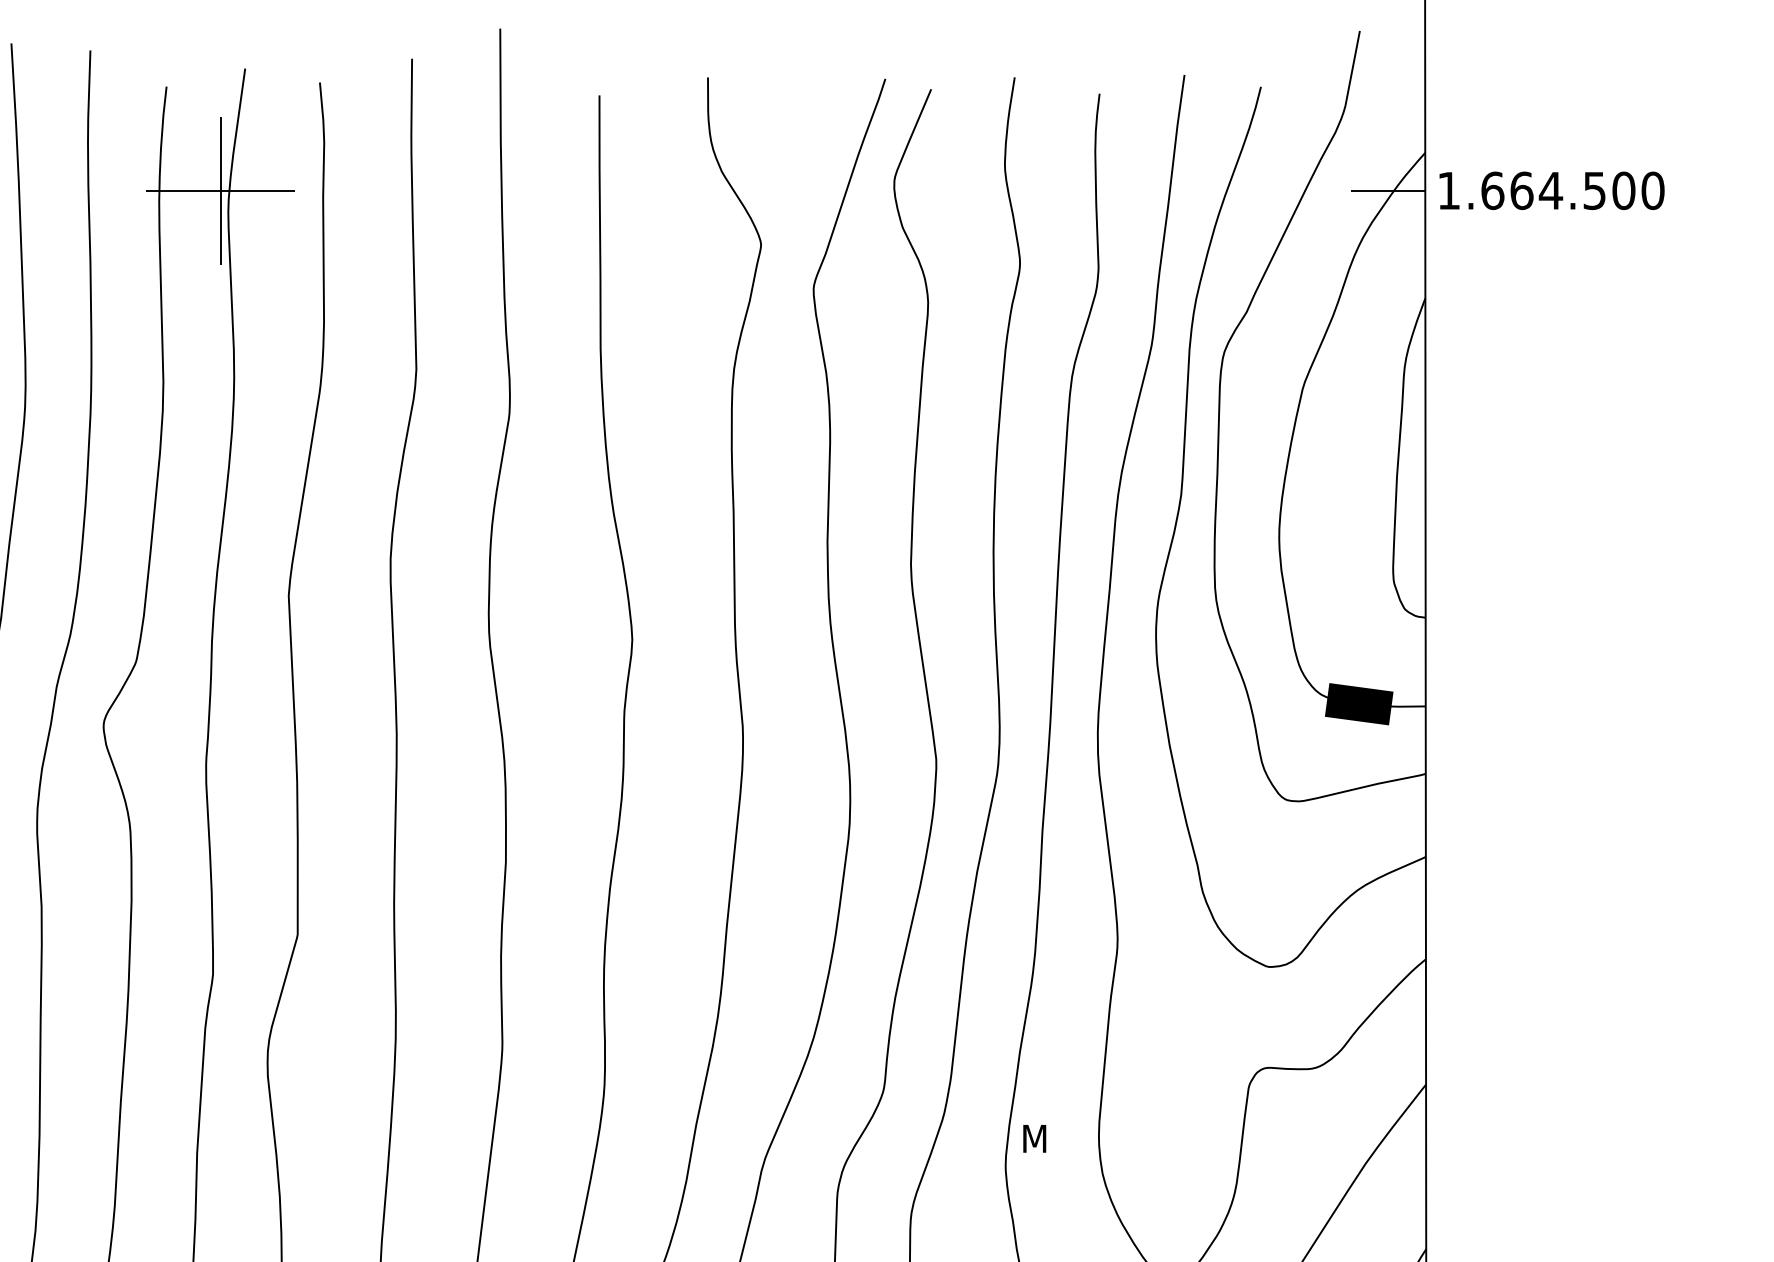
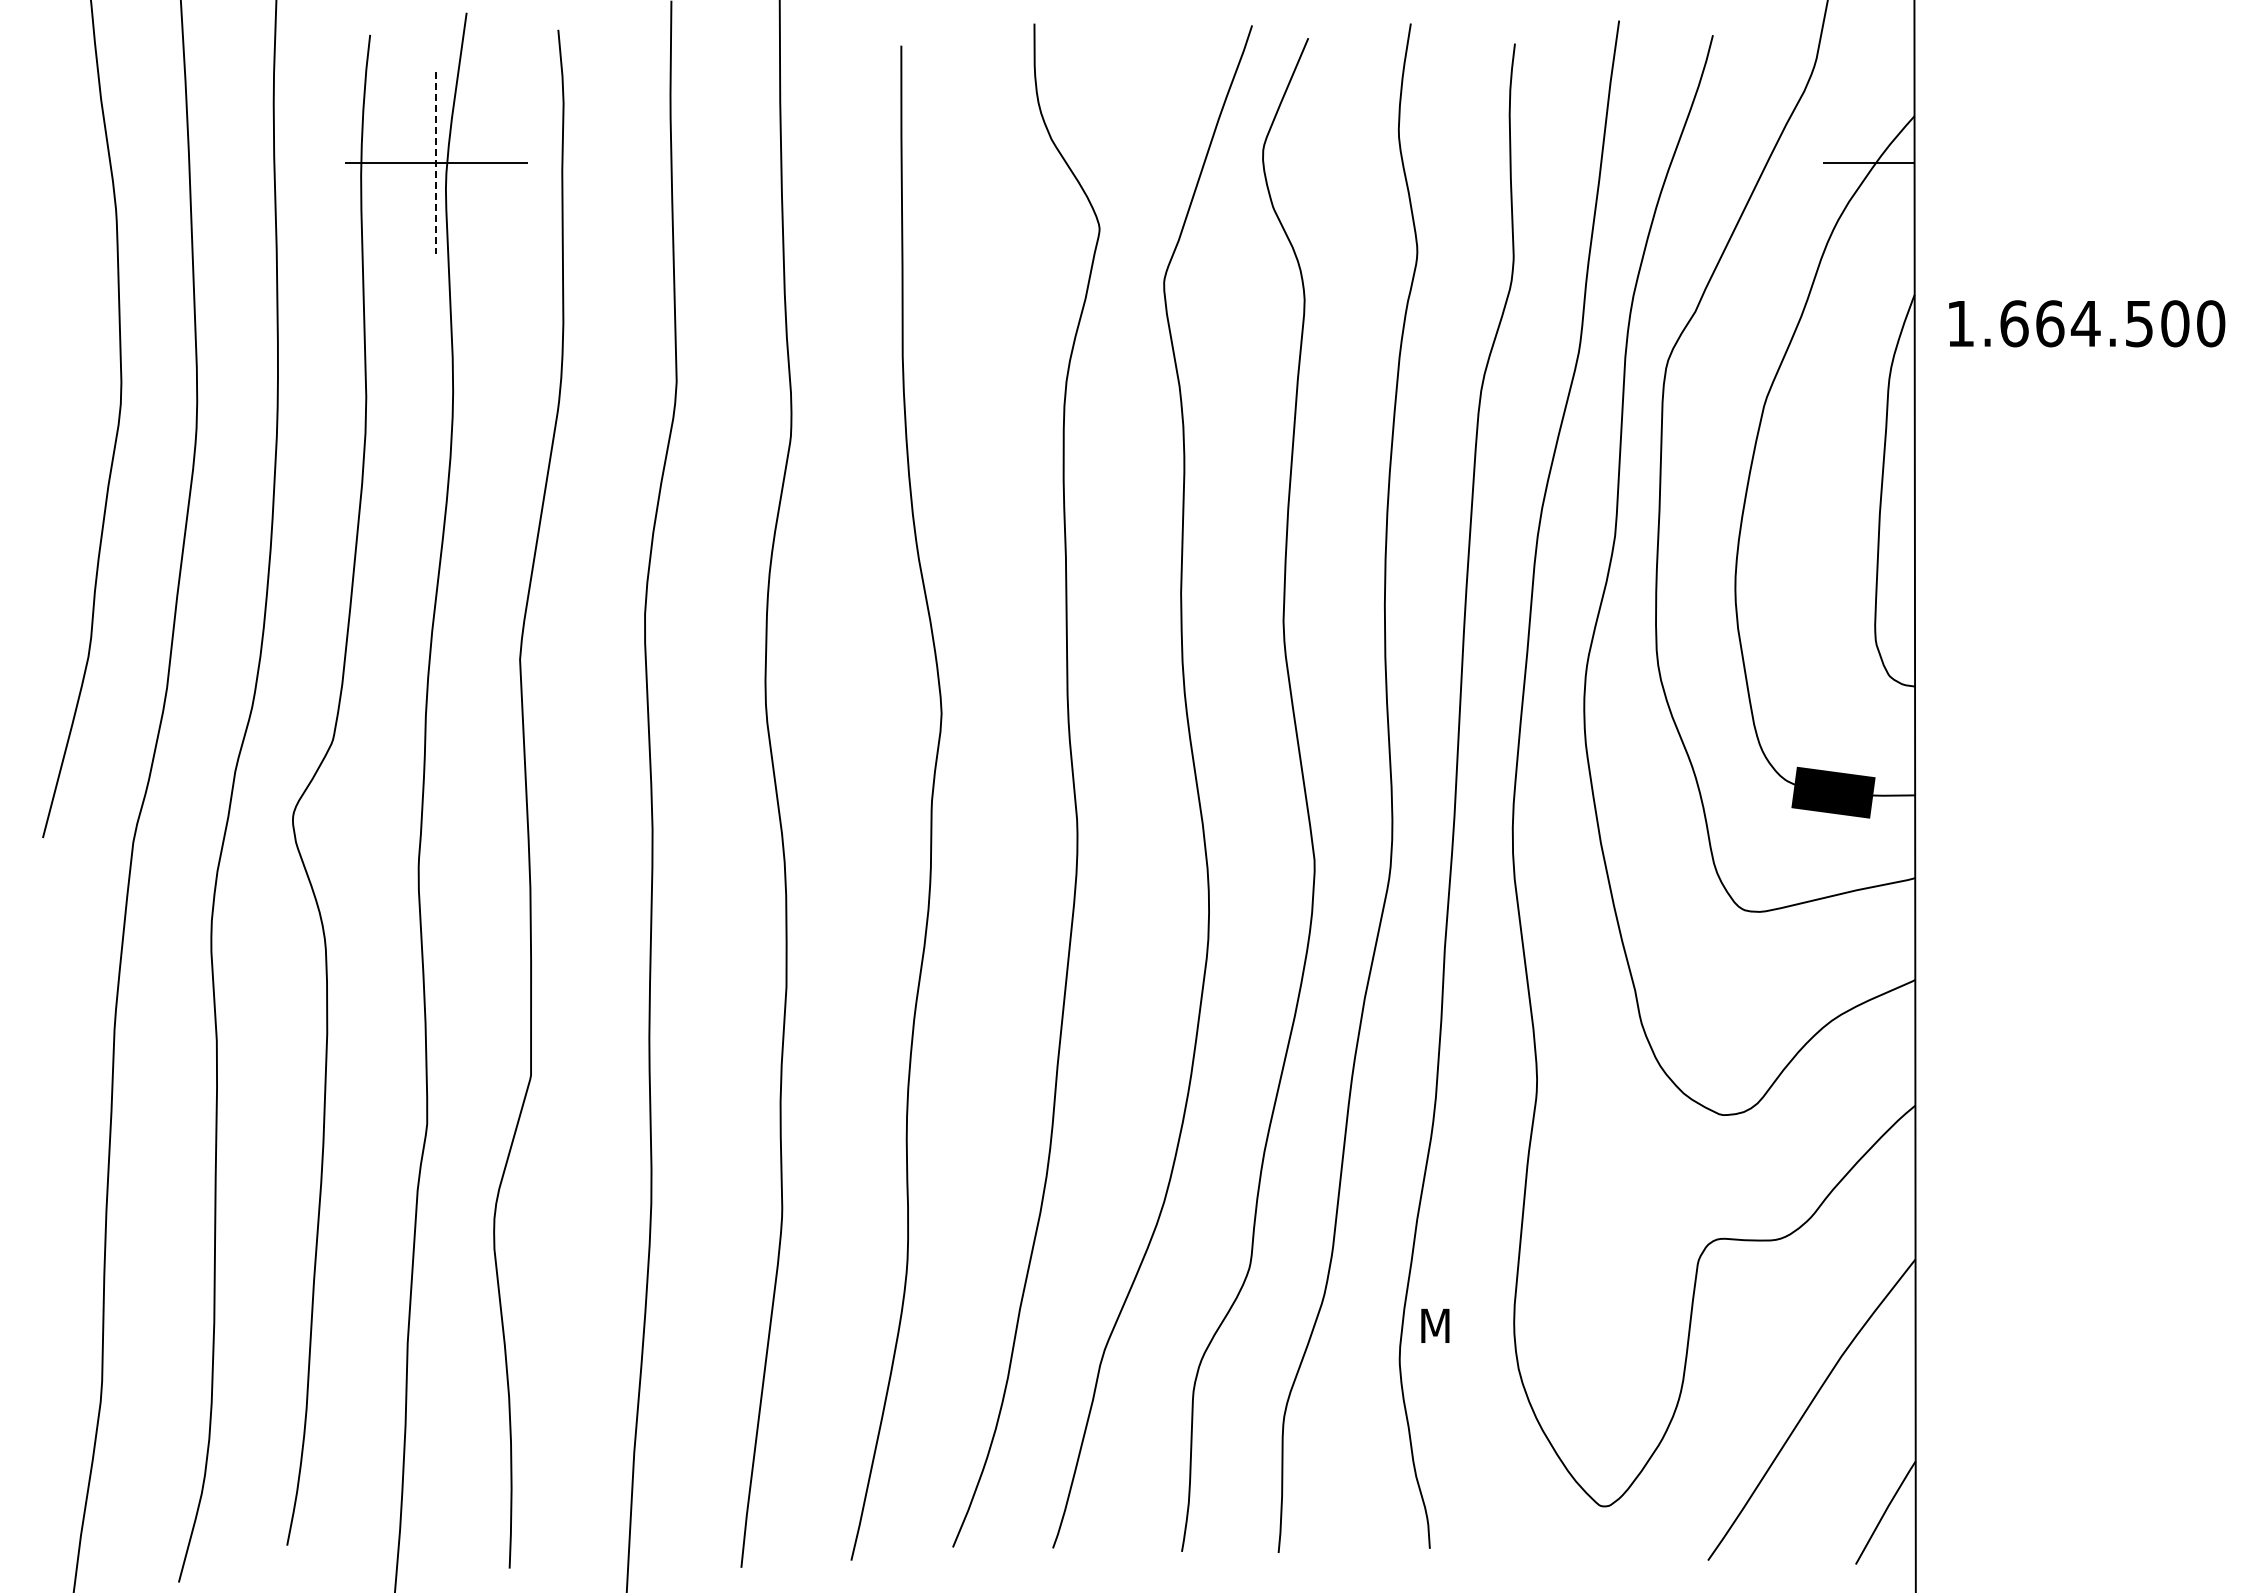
text: (1552, 190) -> (2087, 323), moved
line: (220, 191) -> (436, 163), solid -> dashed

